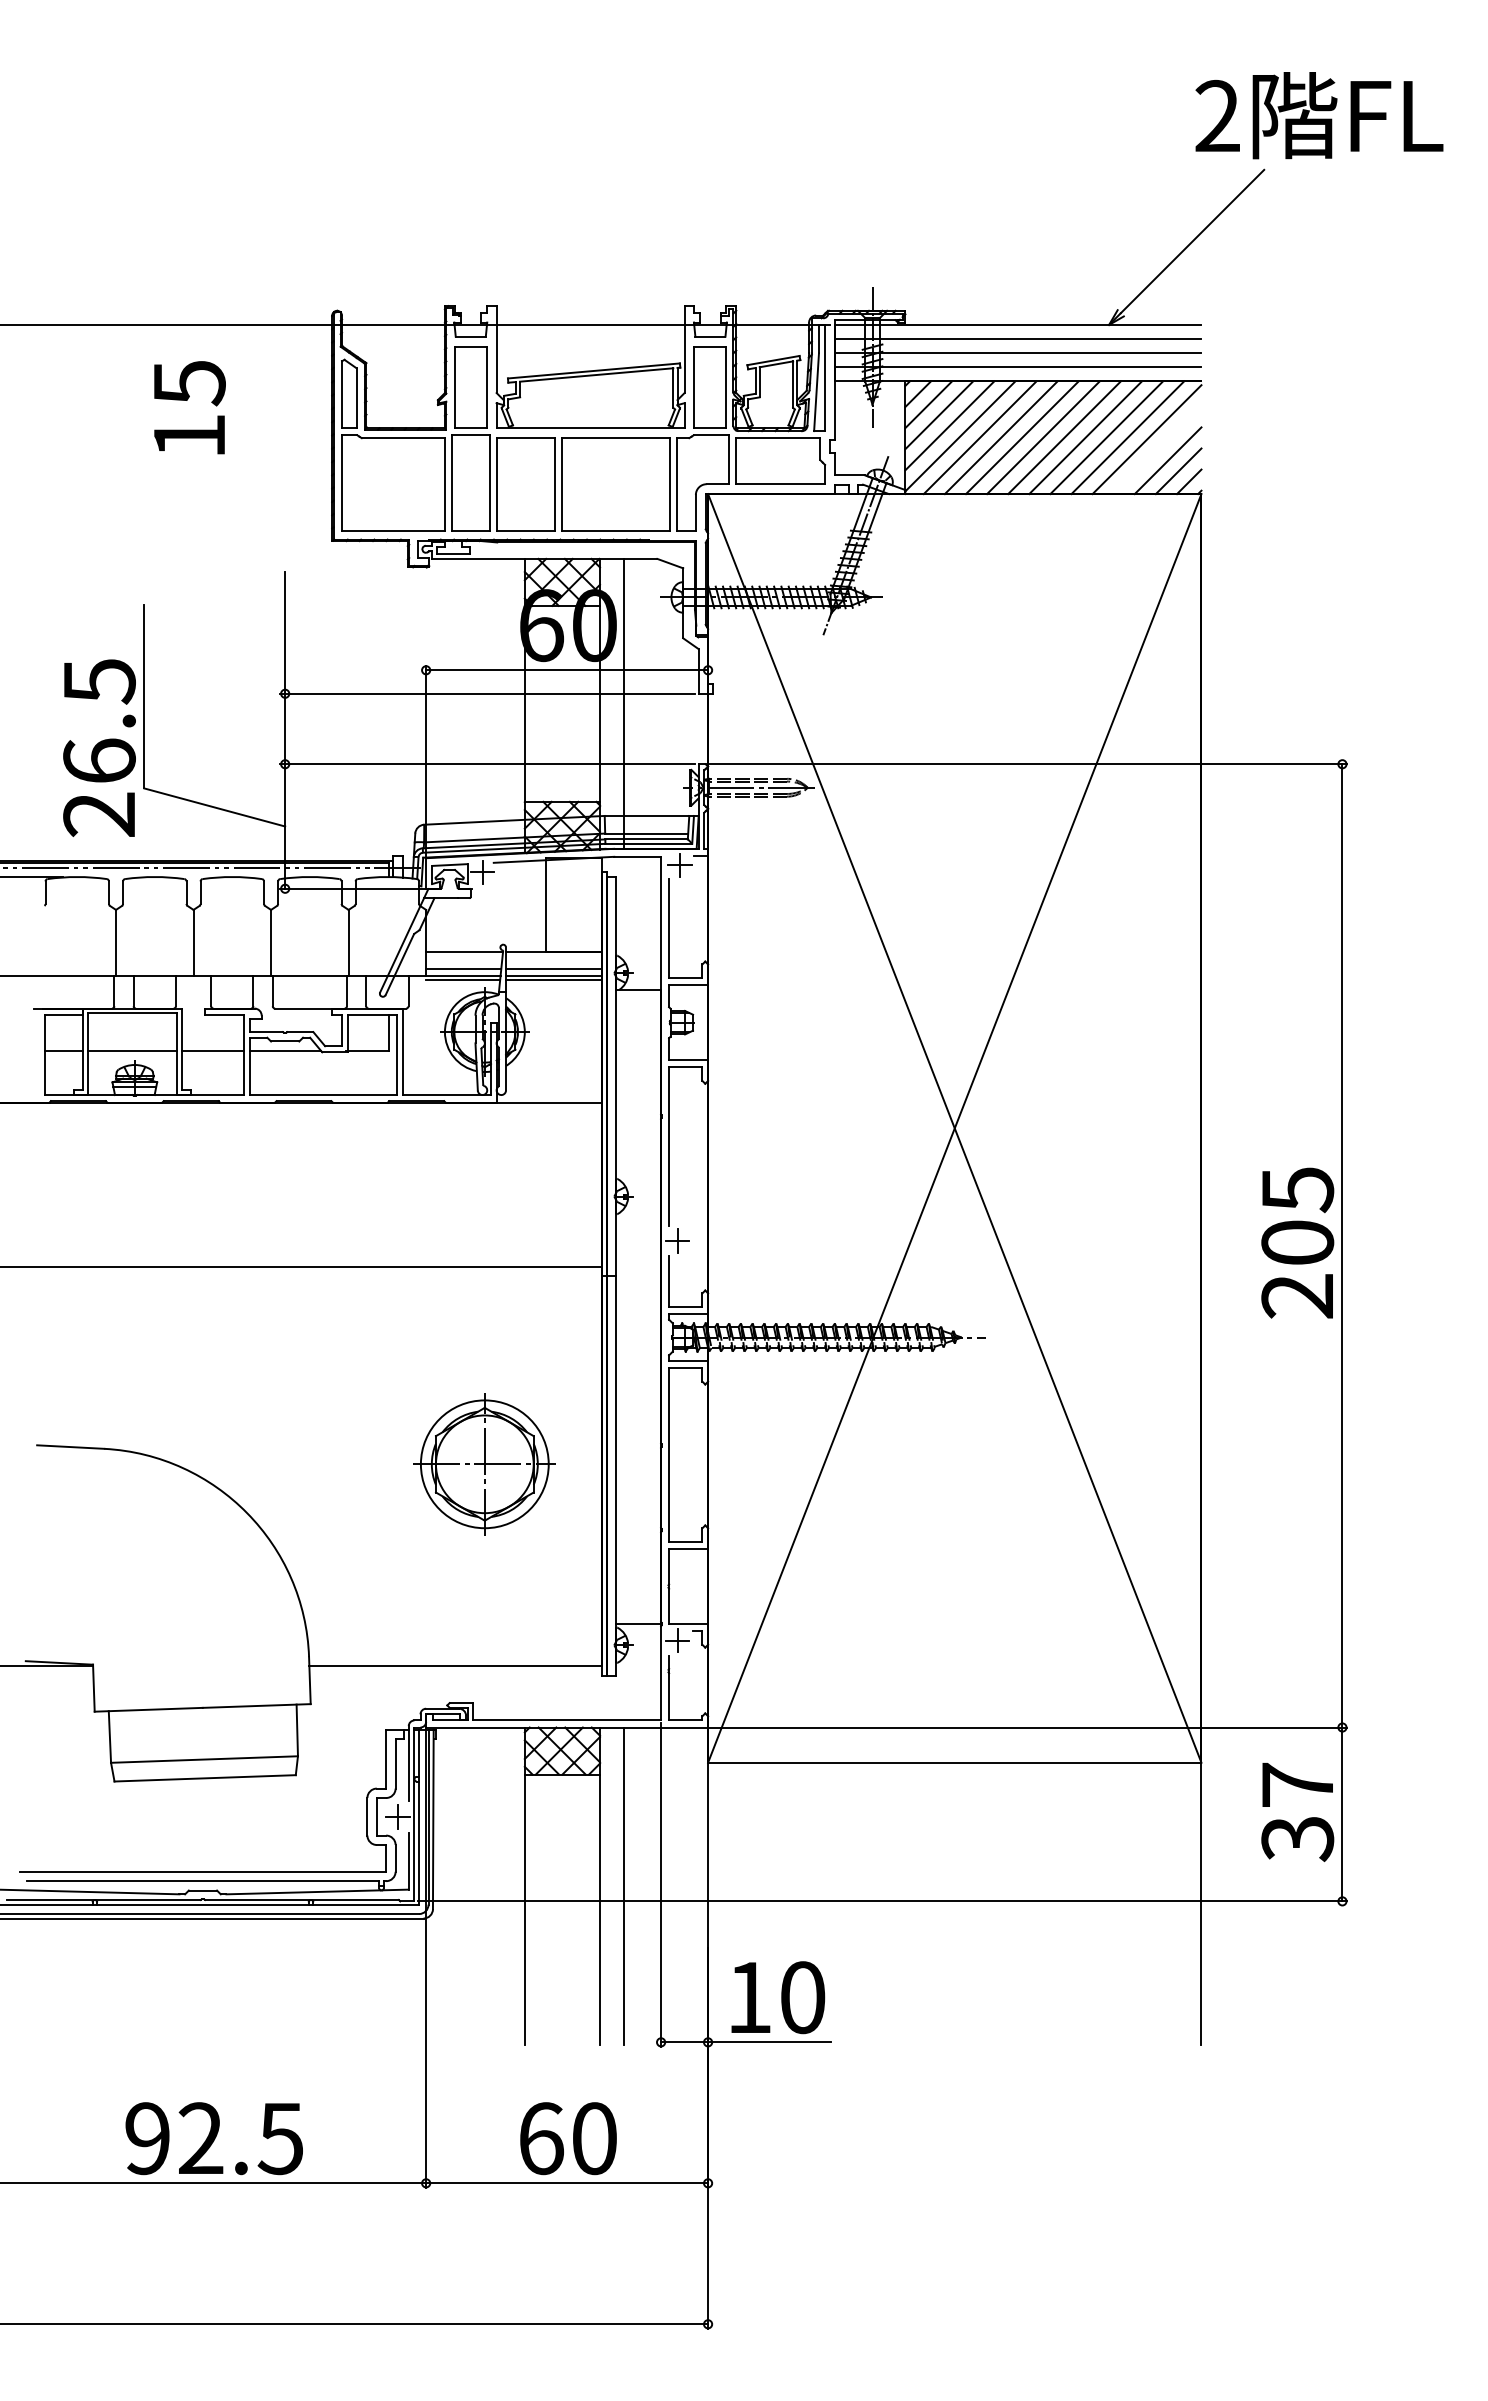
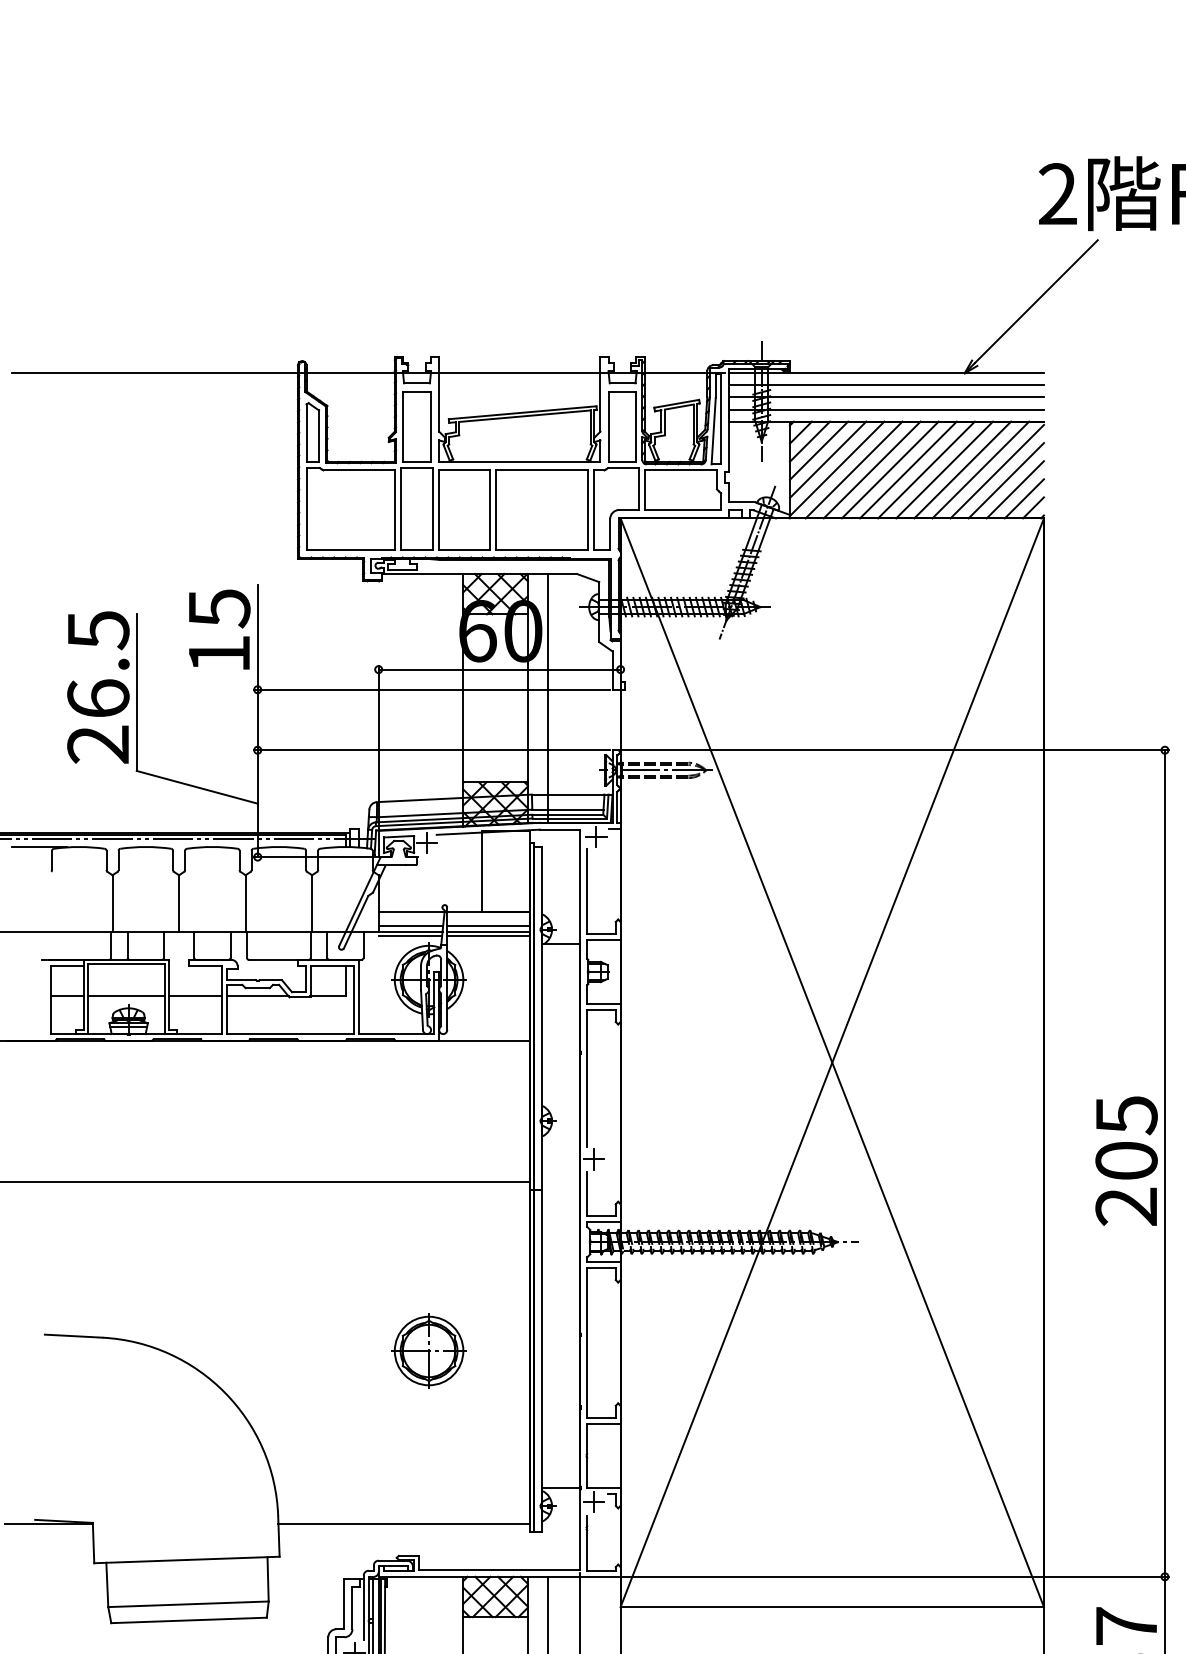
text: (189, 407) -> (219, 629), moved
line: (1157, 450) -> (1006, 481), added
text: (99, 747) -> (98, 686), moved
part: (484, 1464) -> (428, 1351), size x0.62

